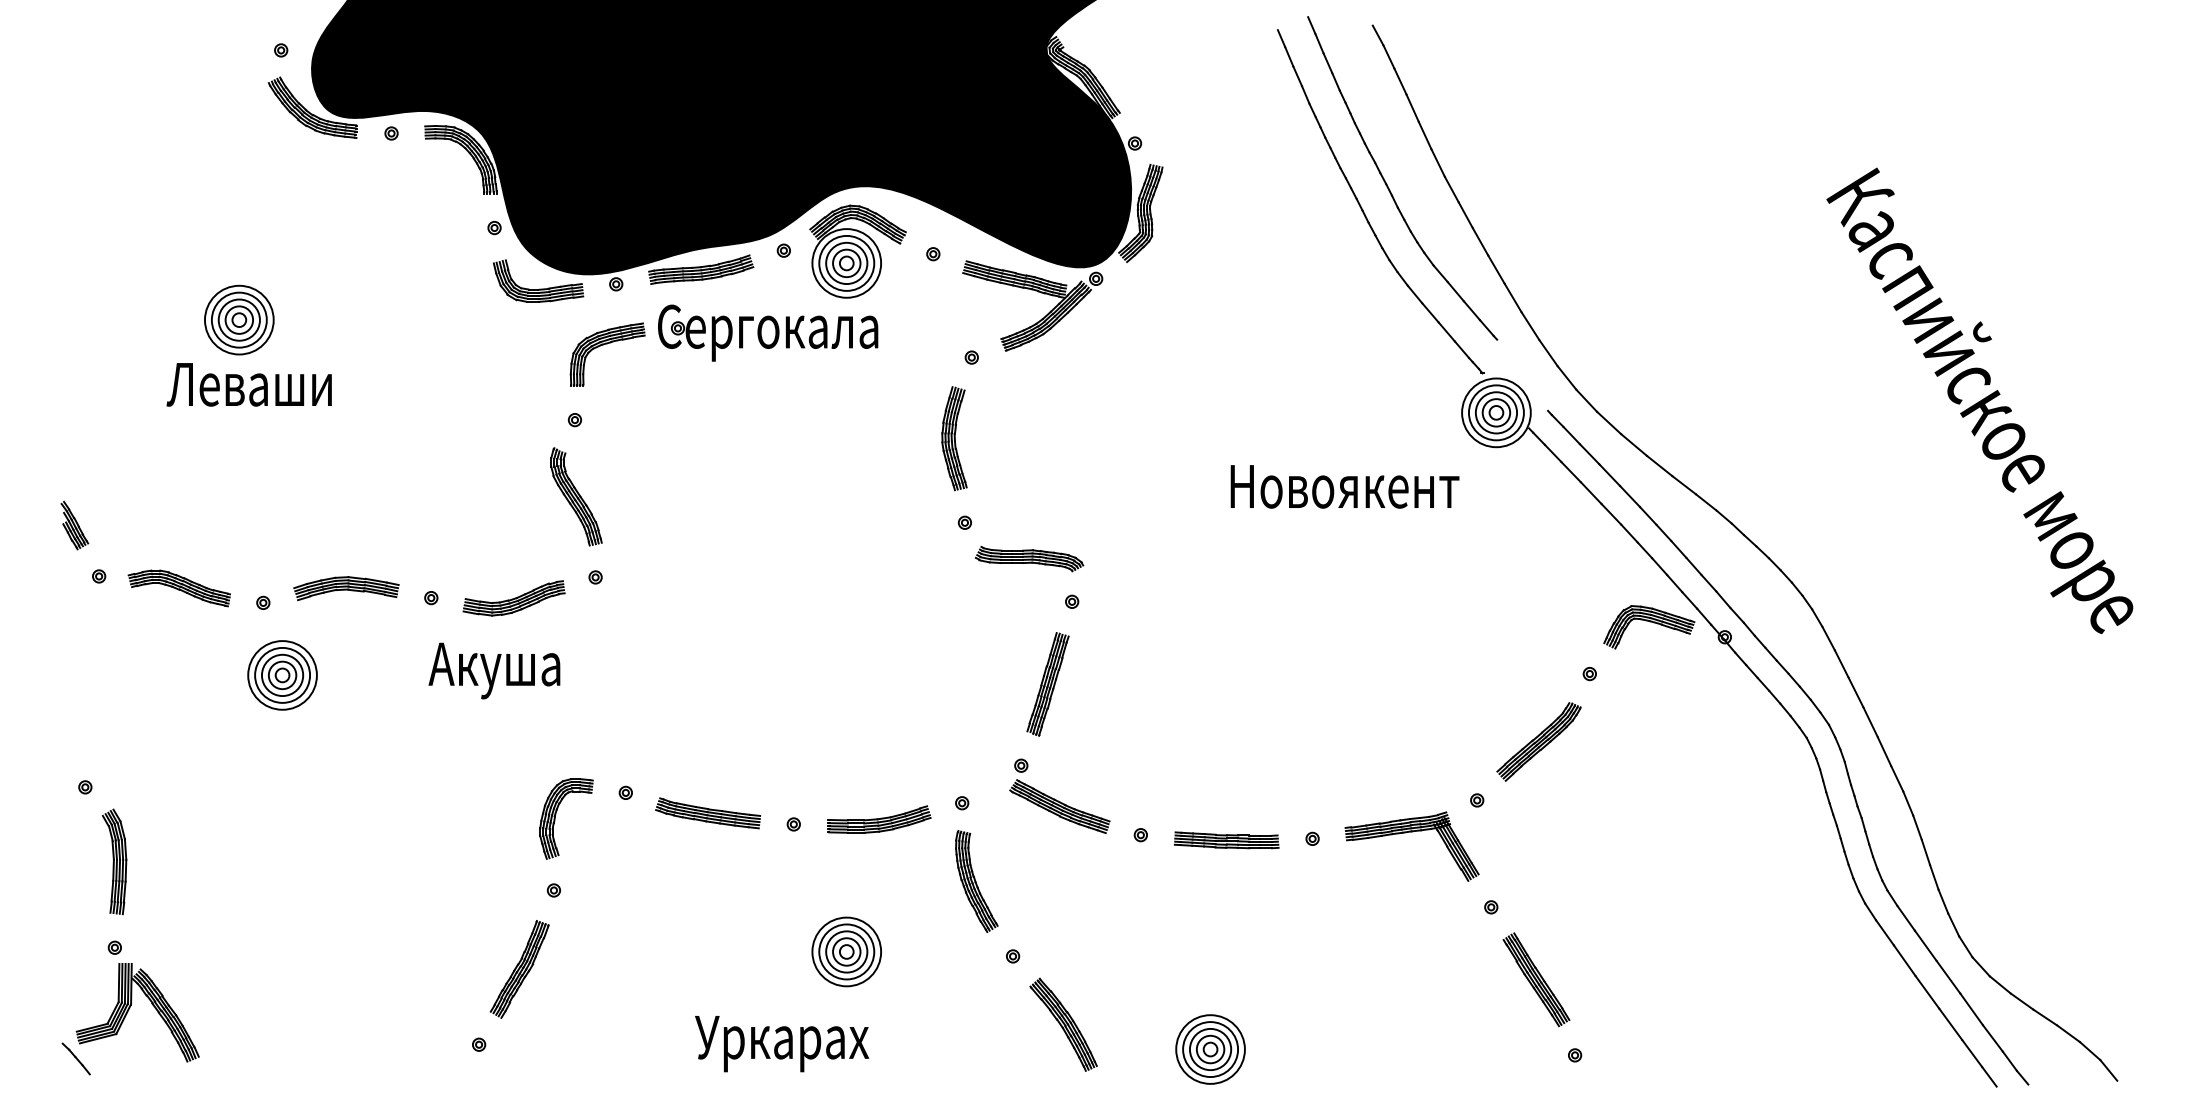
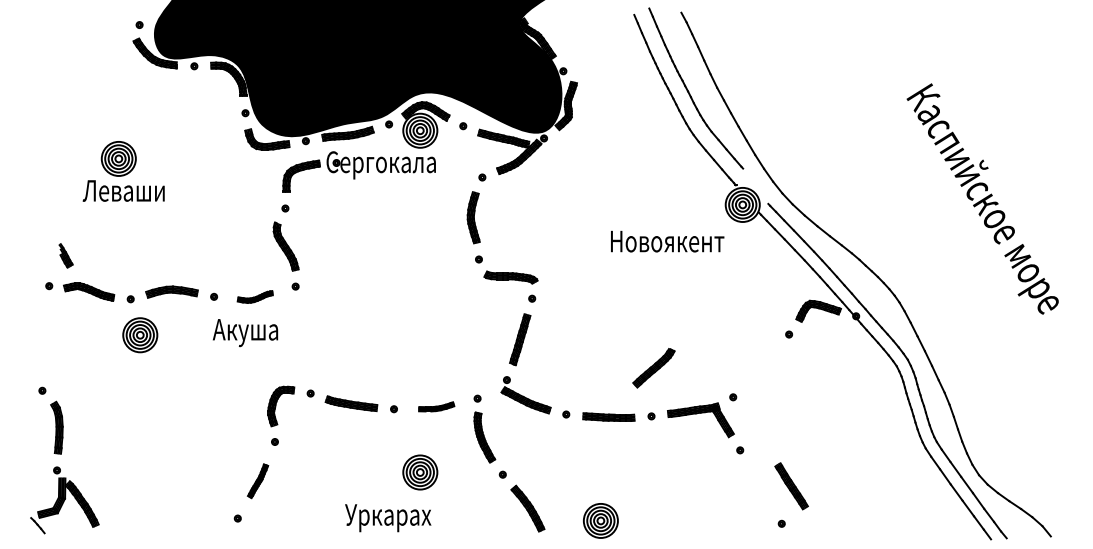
part: (73, 524) -> (65, 255), moved
part: (514, 597) -> (255, 296), size x0.7
part: (1538, 742) -> (653, 368), moved
part: (879, 818) -> (436, 406), size x0.7
part: (518, 970) -> (257, 481), size x0.7
part: (1536, 980) -> (791, 486), moved

